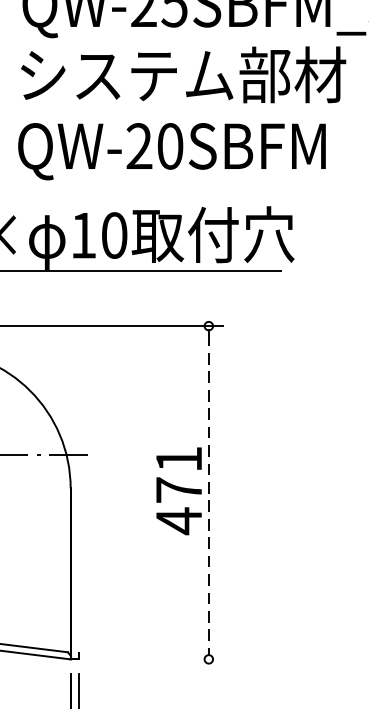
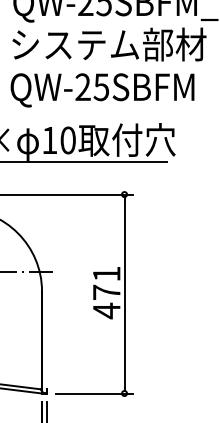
text: (170, 146) -> (101, 87), QW-20SBFM -> QW-25SBFM
line: (208, 493) -> (124, 294), dashed -> solid
line: (156, 659) -> (93, 393), added

